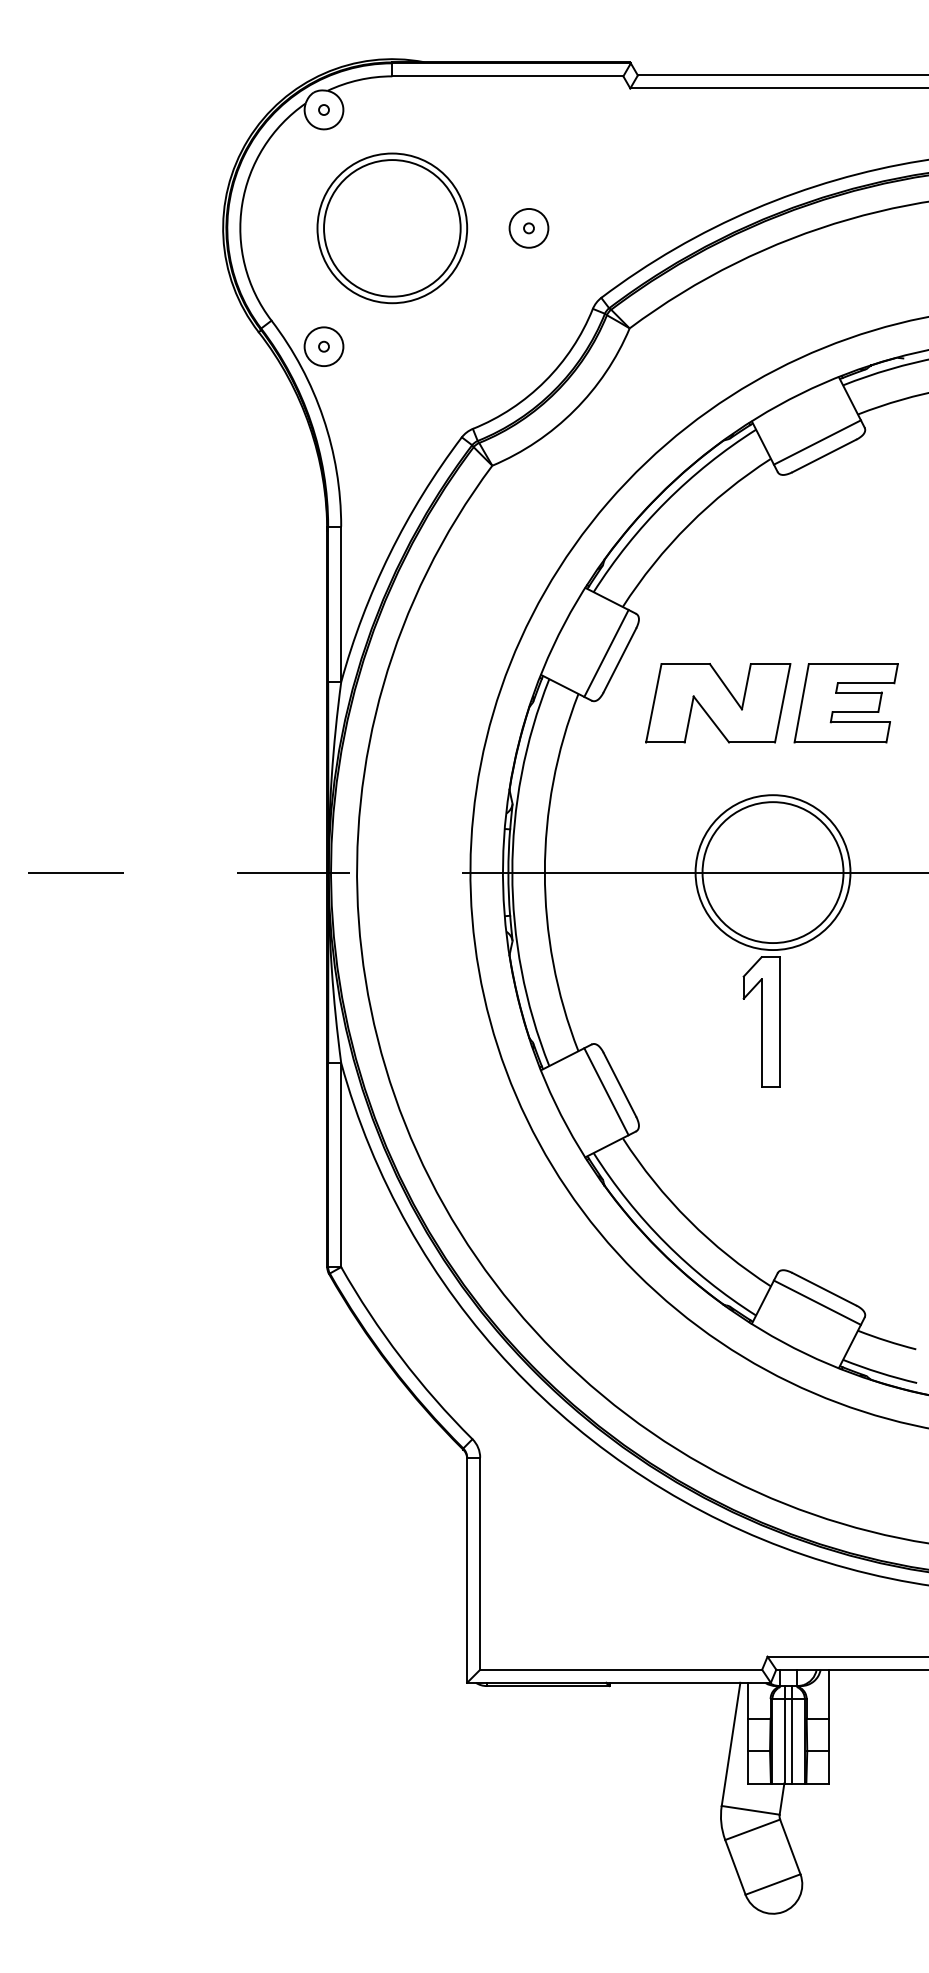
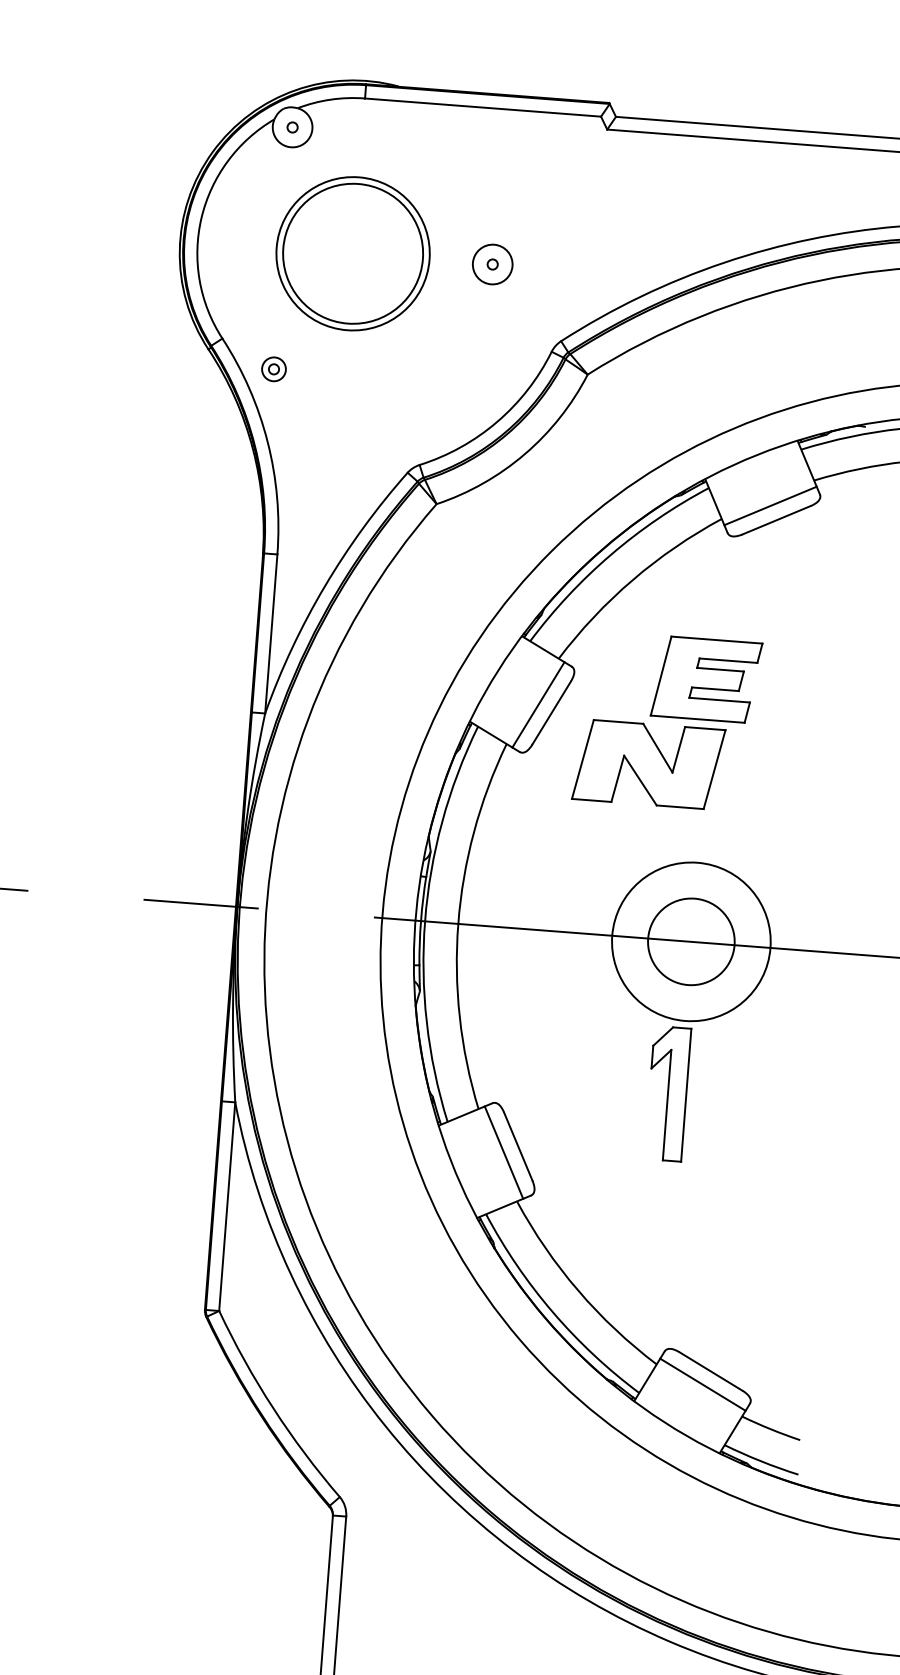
circle: (323, 346) -> (273, 369), size x0.6
part: (845, 703) -> (705, 679), moved
circle: (772, 872) -> (690, 941), size x0.6

